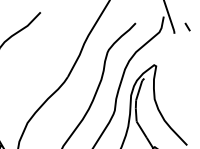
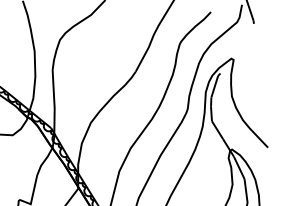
line: (187, 27) -> (268, 16), removed

